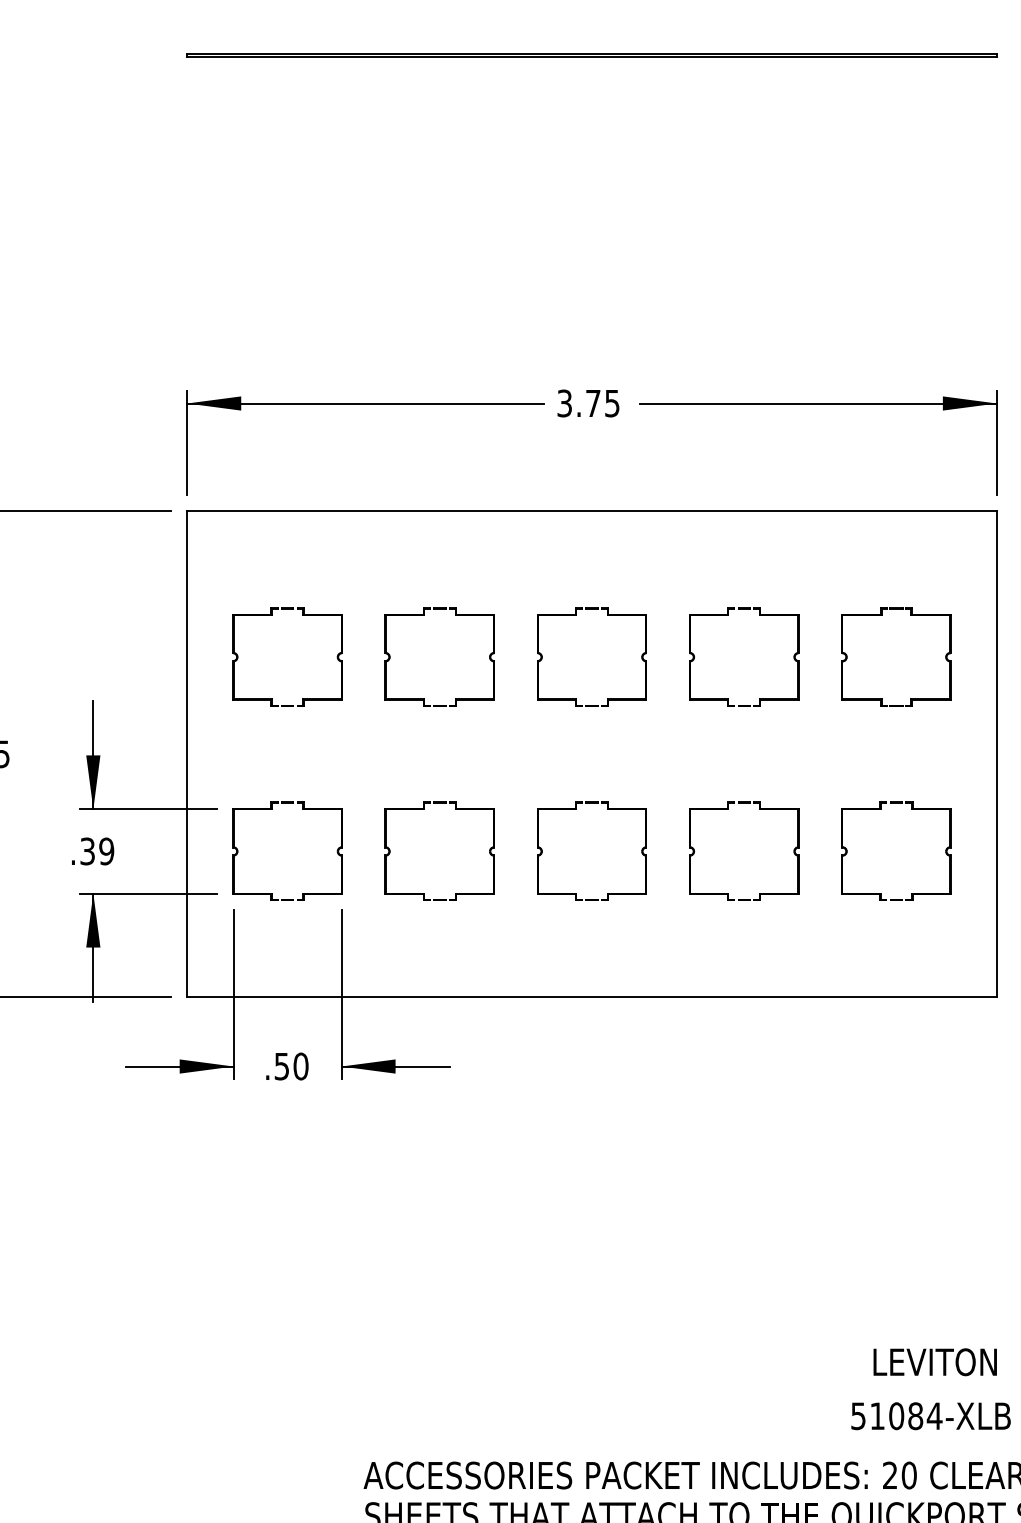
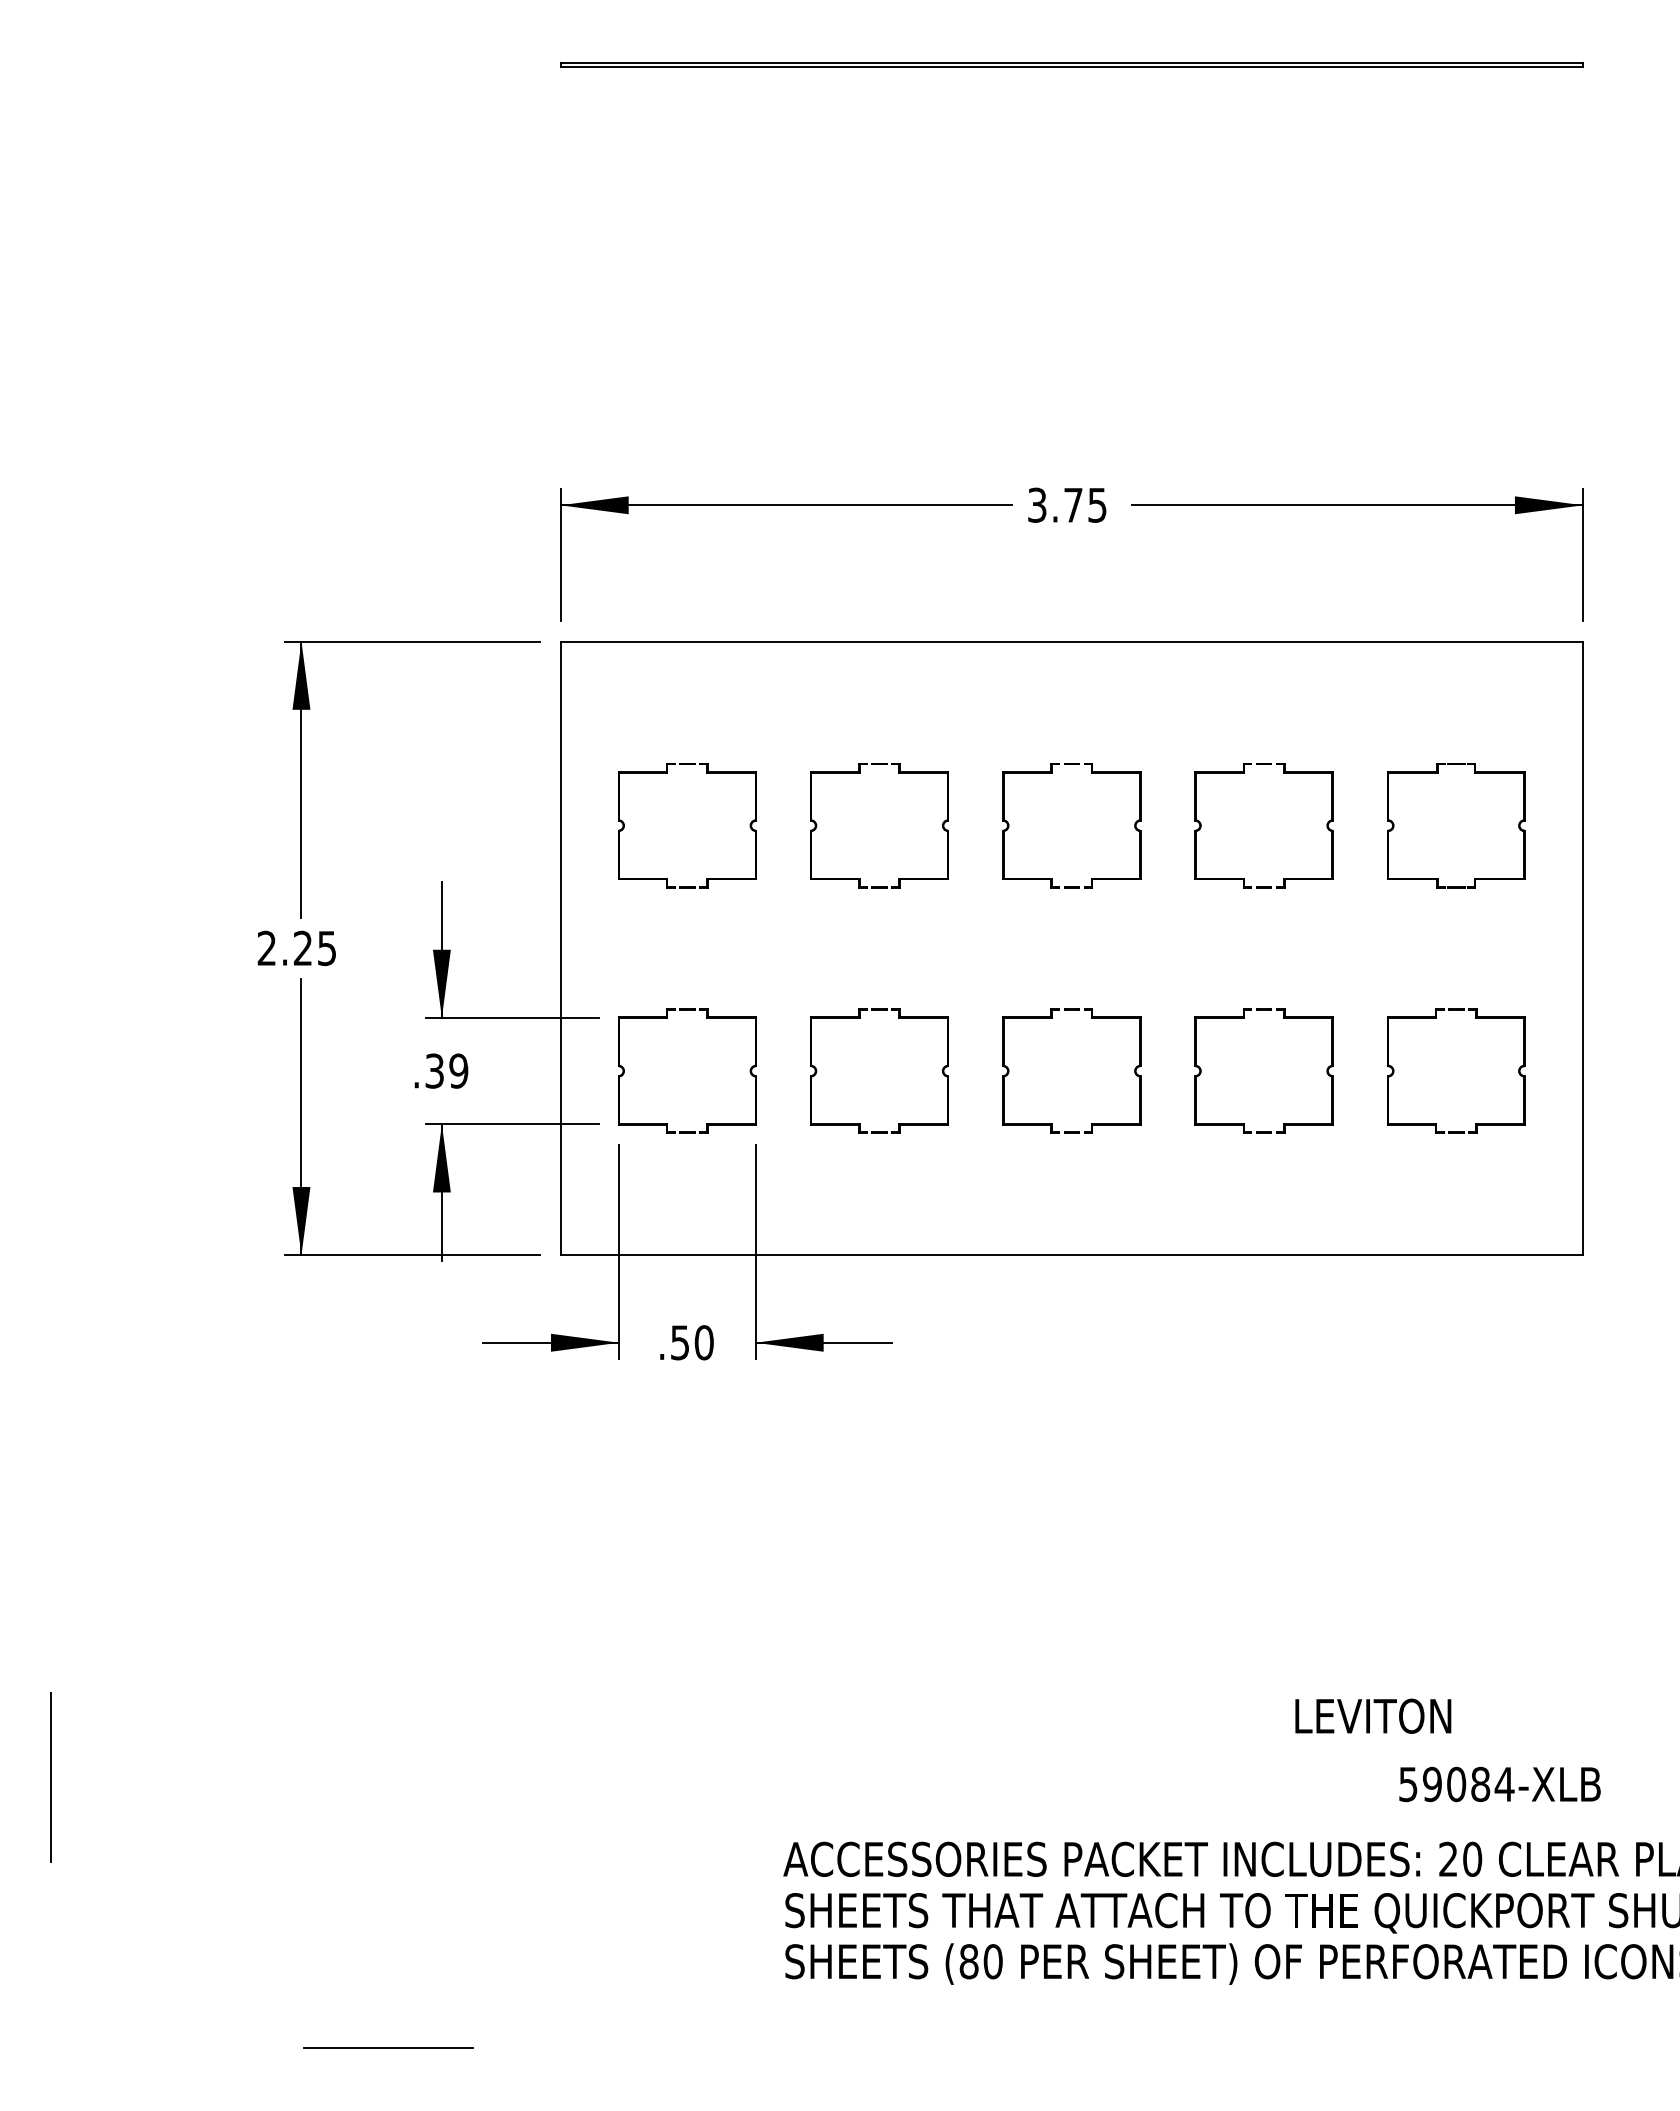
text: (935, 1361) -> (1373, 1715), moved
text: (877, 1416) -> (1432, 1784), 51084-XLB -> 59084-XLB

